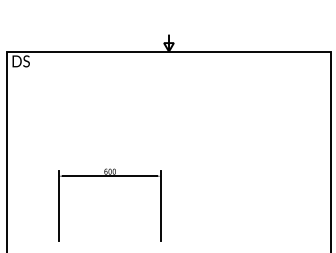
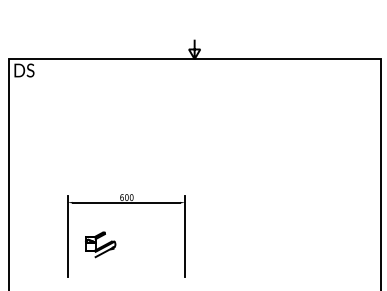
part: (87, 212) -> (100, 244), added

